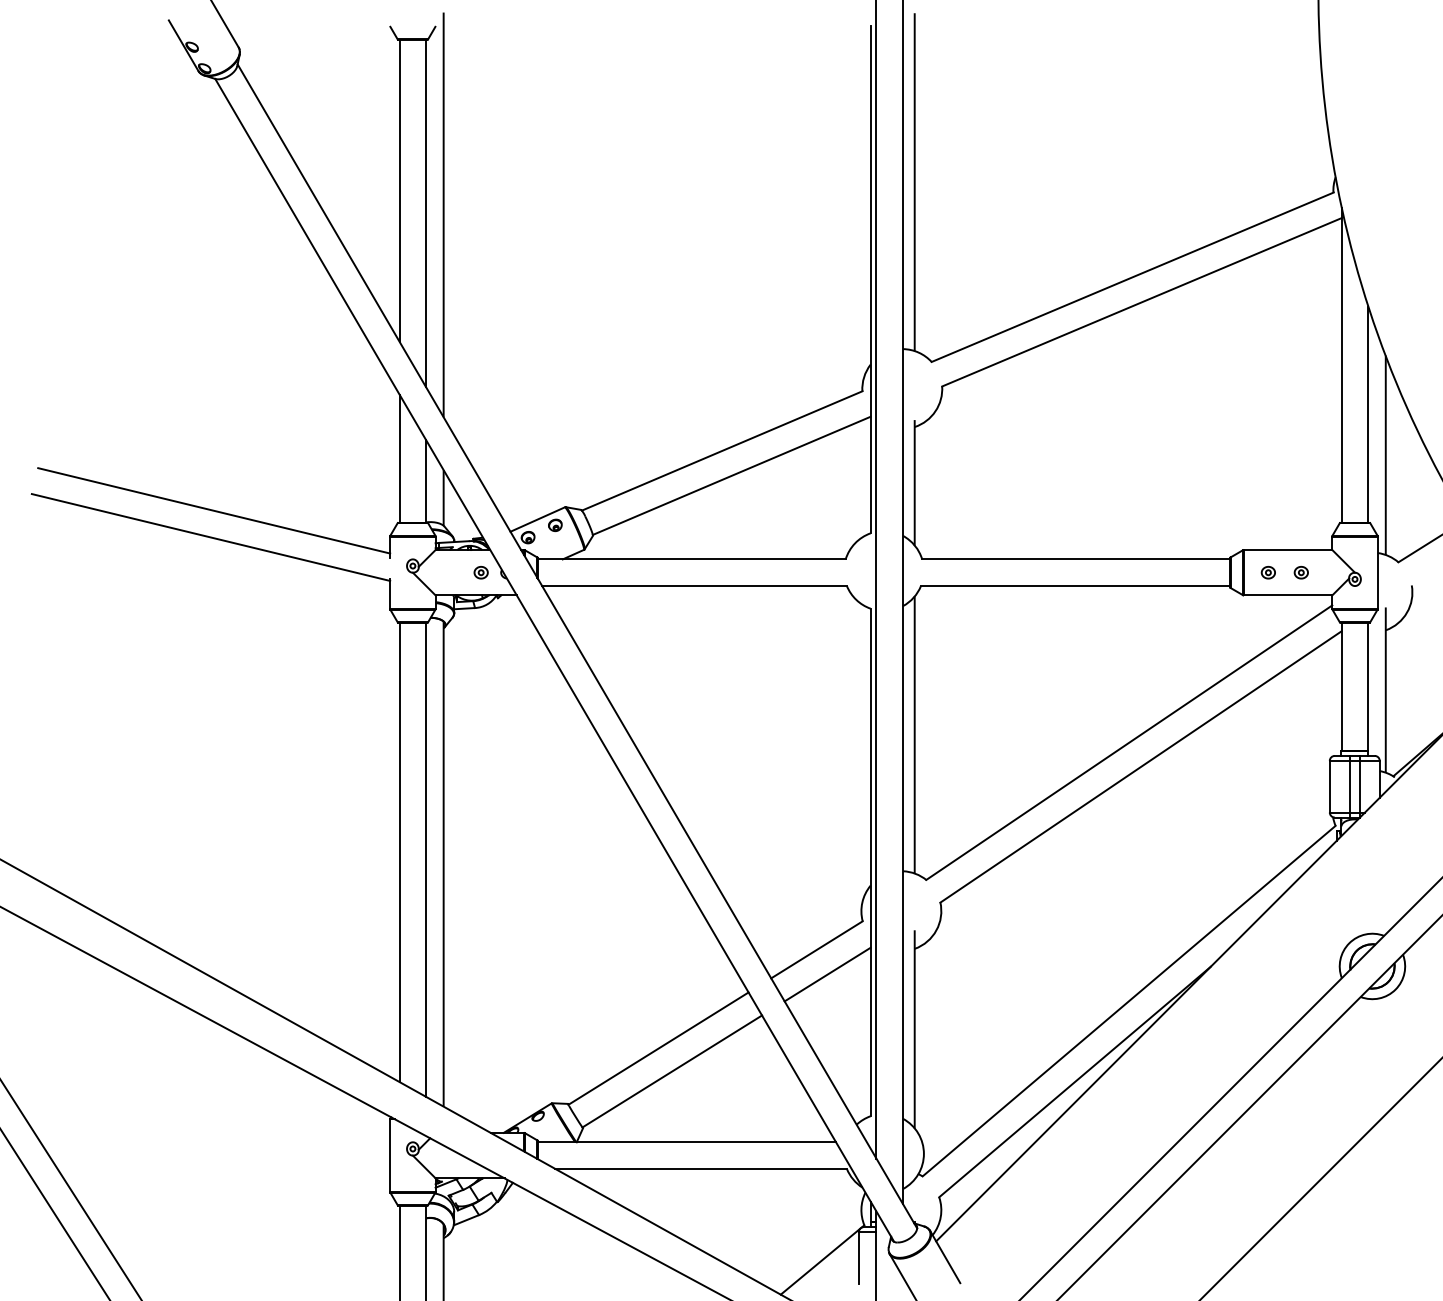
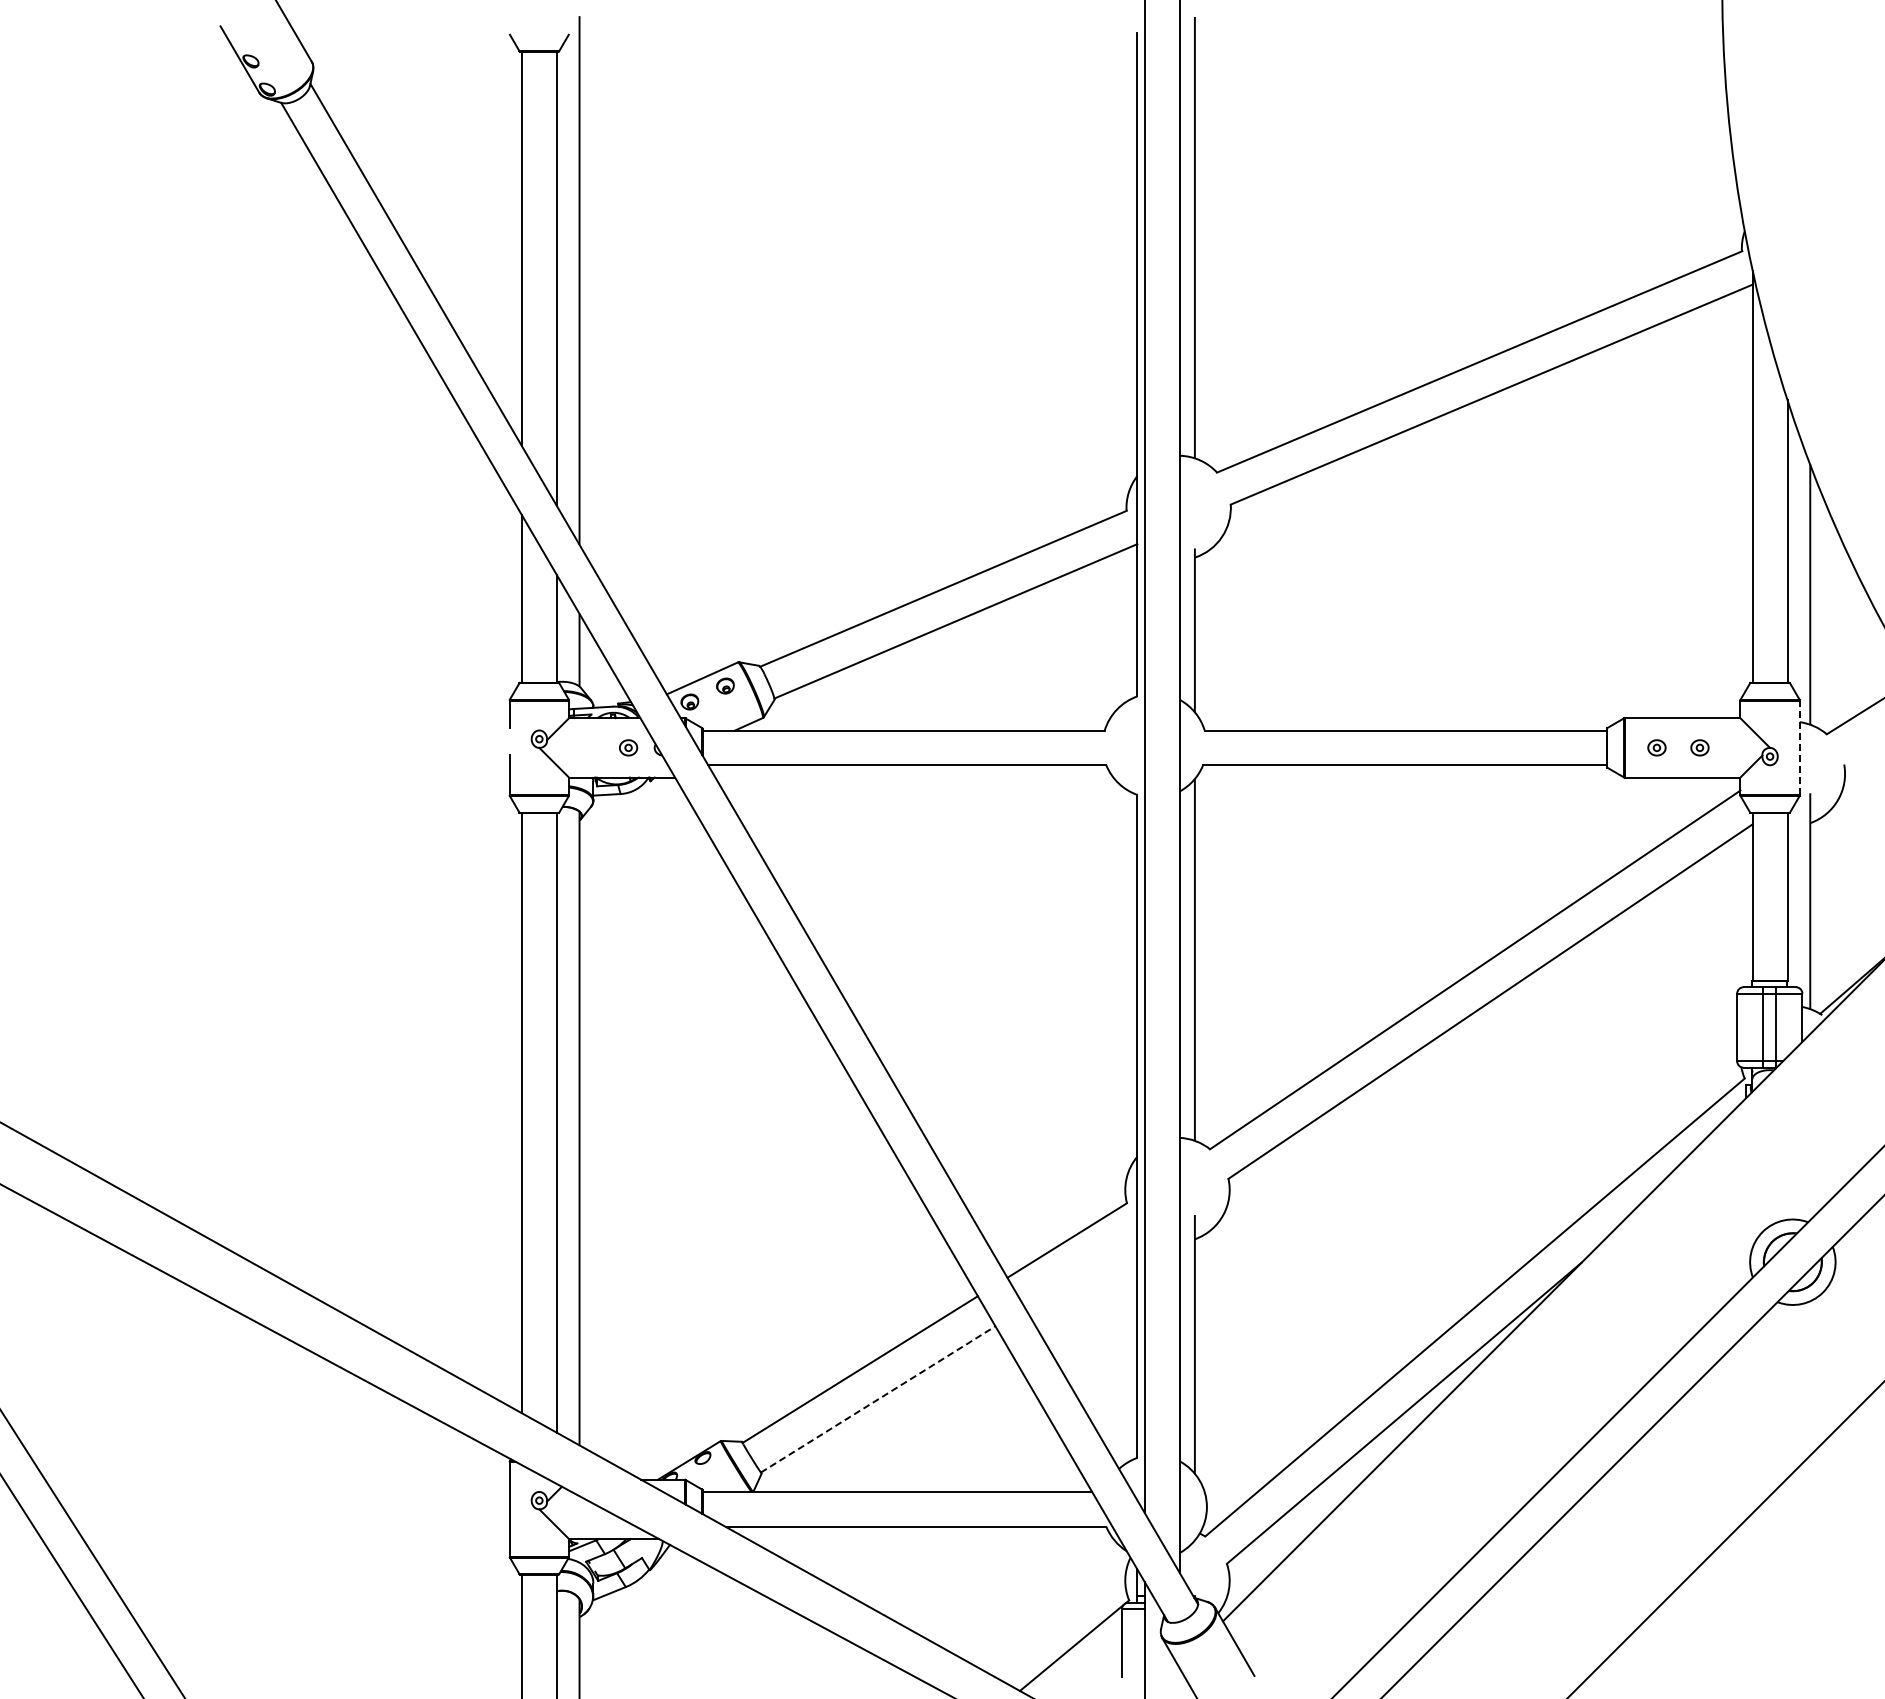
line: (213, 510) -> (279, 666), removed
line: (210, 537) -> (275, 701), removed
line: (1377, 572) -> (1799, 747), solid -> dashed
line: (827, 974) -> (1081, 1272), removed
line: (672, 1071) -> (878, 1399), solid -> dashed

